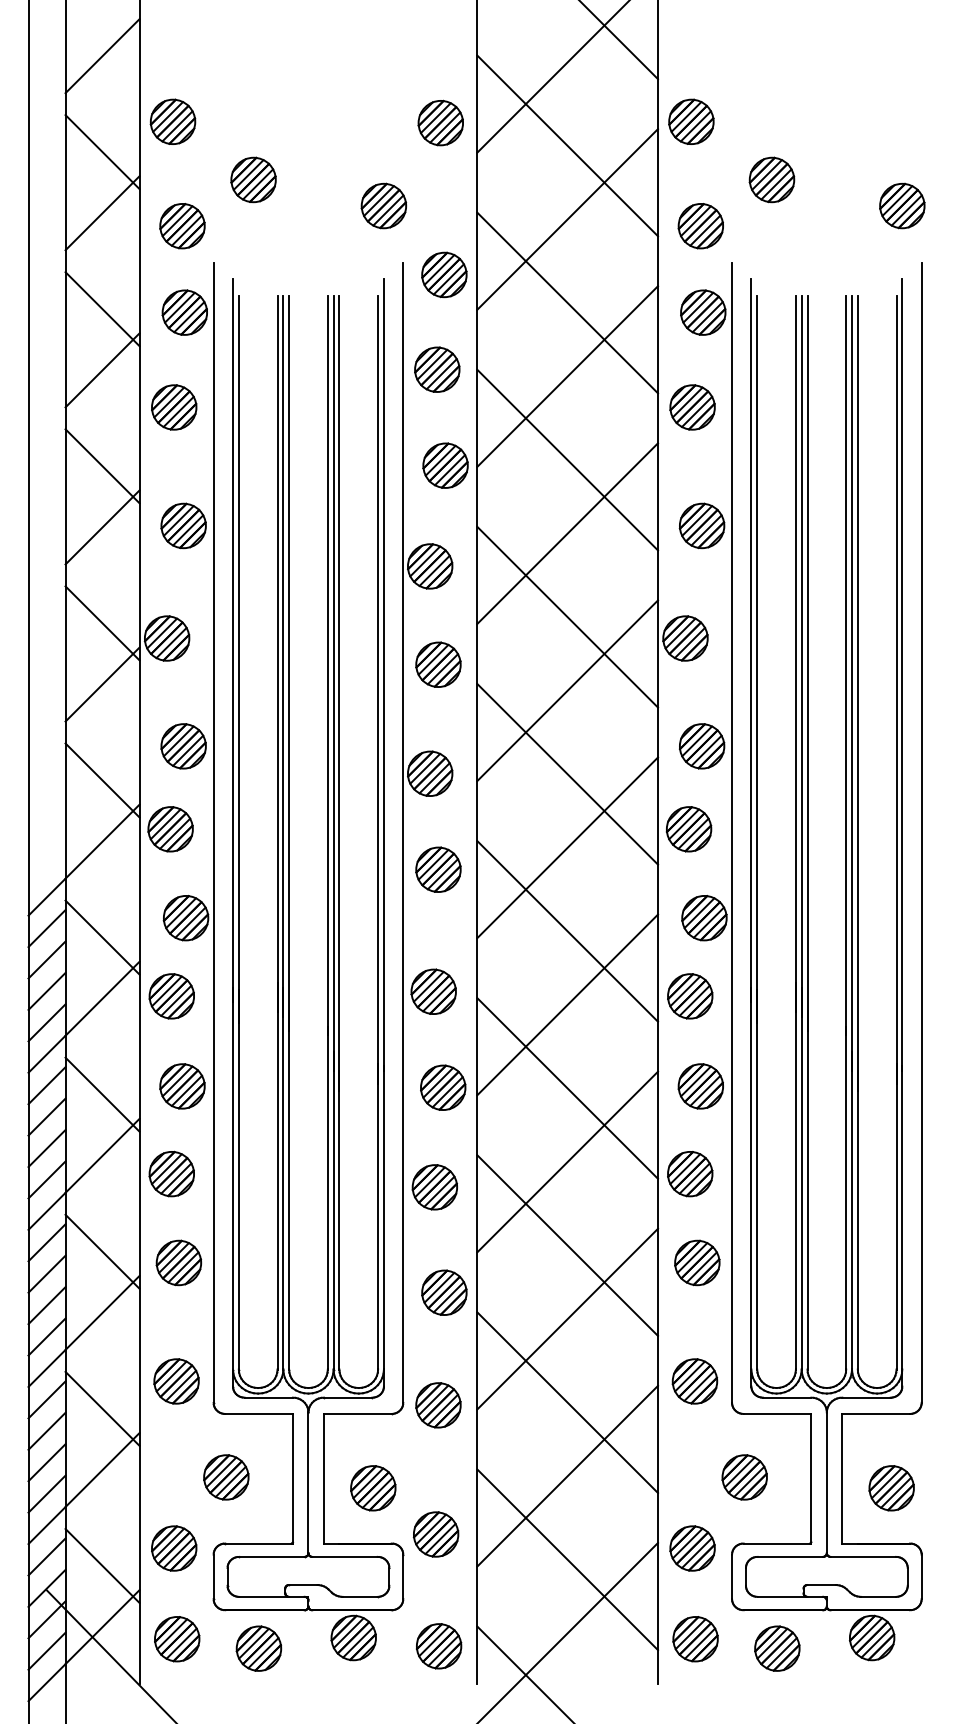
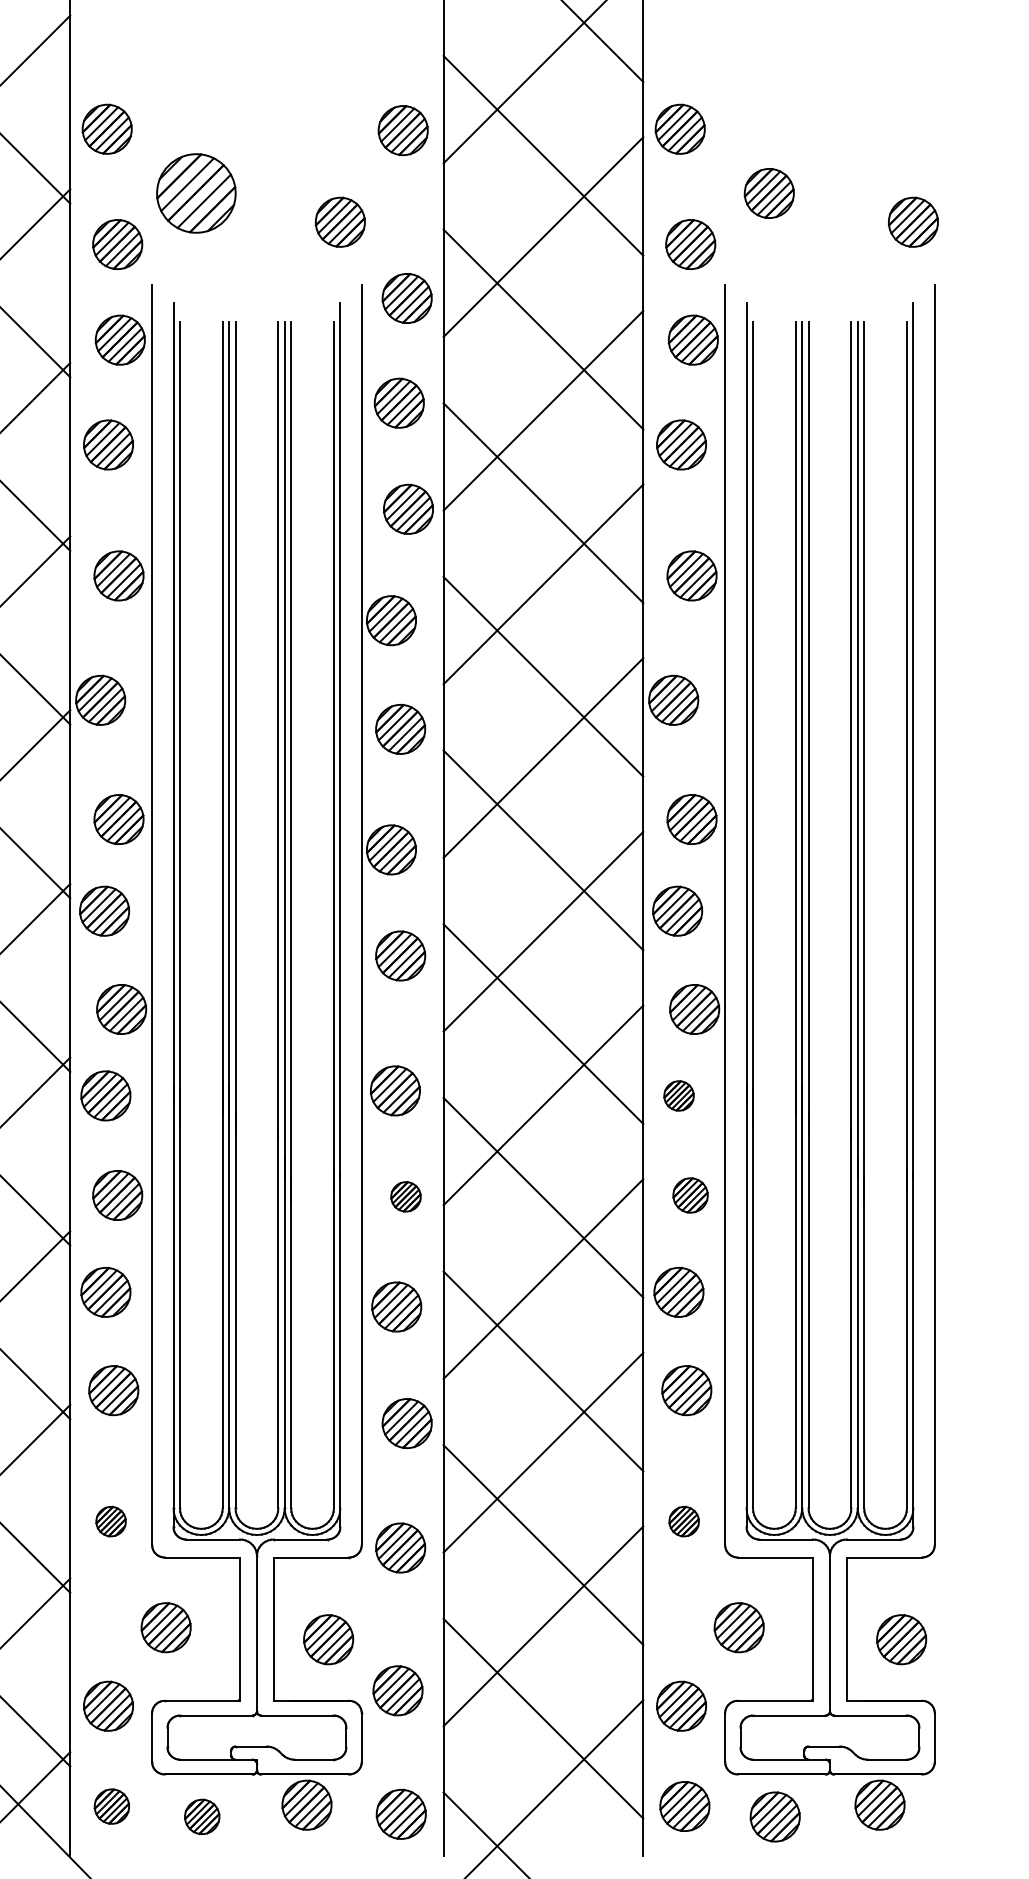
part: (253, 179) -> (196, 192), size x1.6
part: (690, 996) -> (679, 1096), size x0.6
part: (700, 1086) -> (690, 1195), size x0.7
part: (443, 1087) -> (406, 1196), size x0.6
part: (176, 1381) -> (111, 1521), size x0.6
part: (694, 1381) -> (683, 1521), size x0.6
part: (177, 1639) -> (112, 1806), size x0.7
part: (258, 1648) -> (201, 1816), size x0.7

